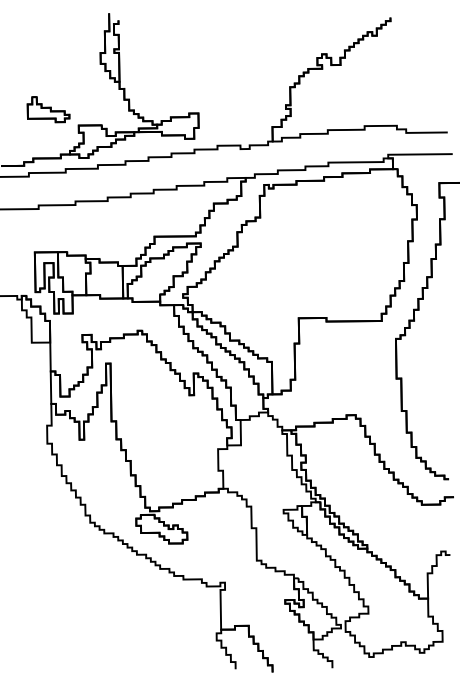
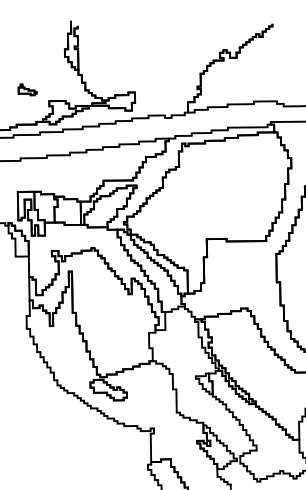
part: (48, 109) -> (27, 89), size x0.6

